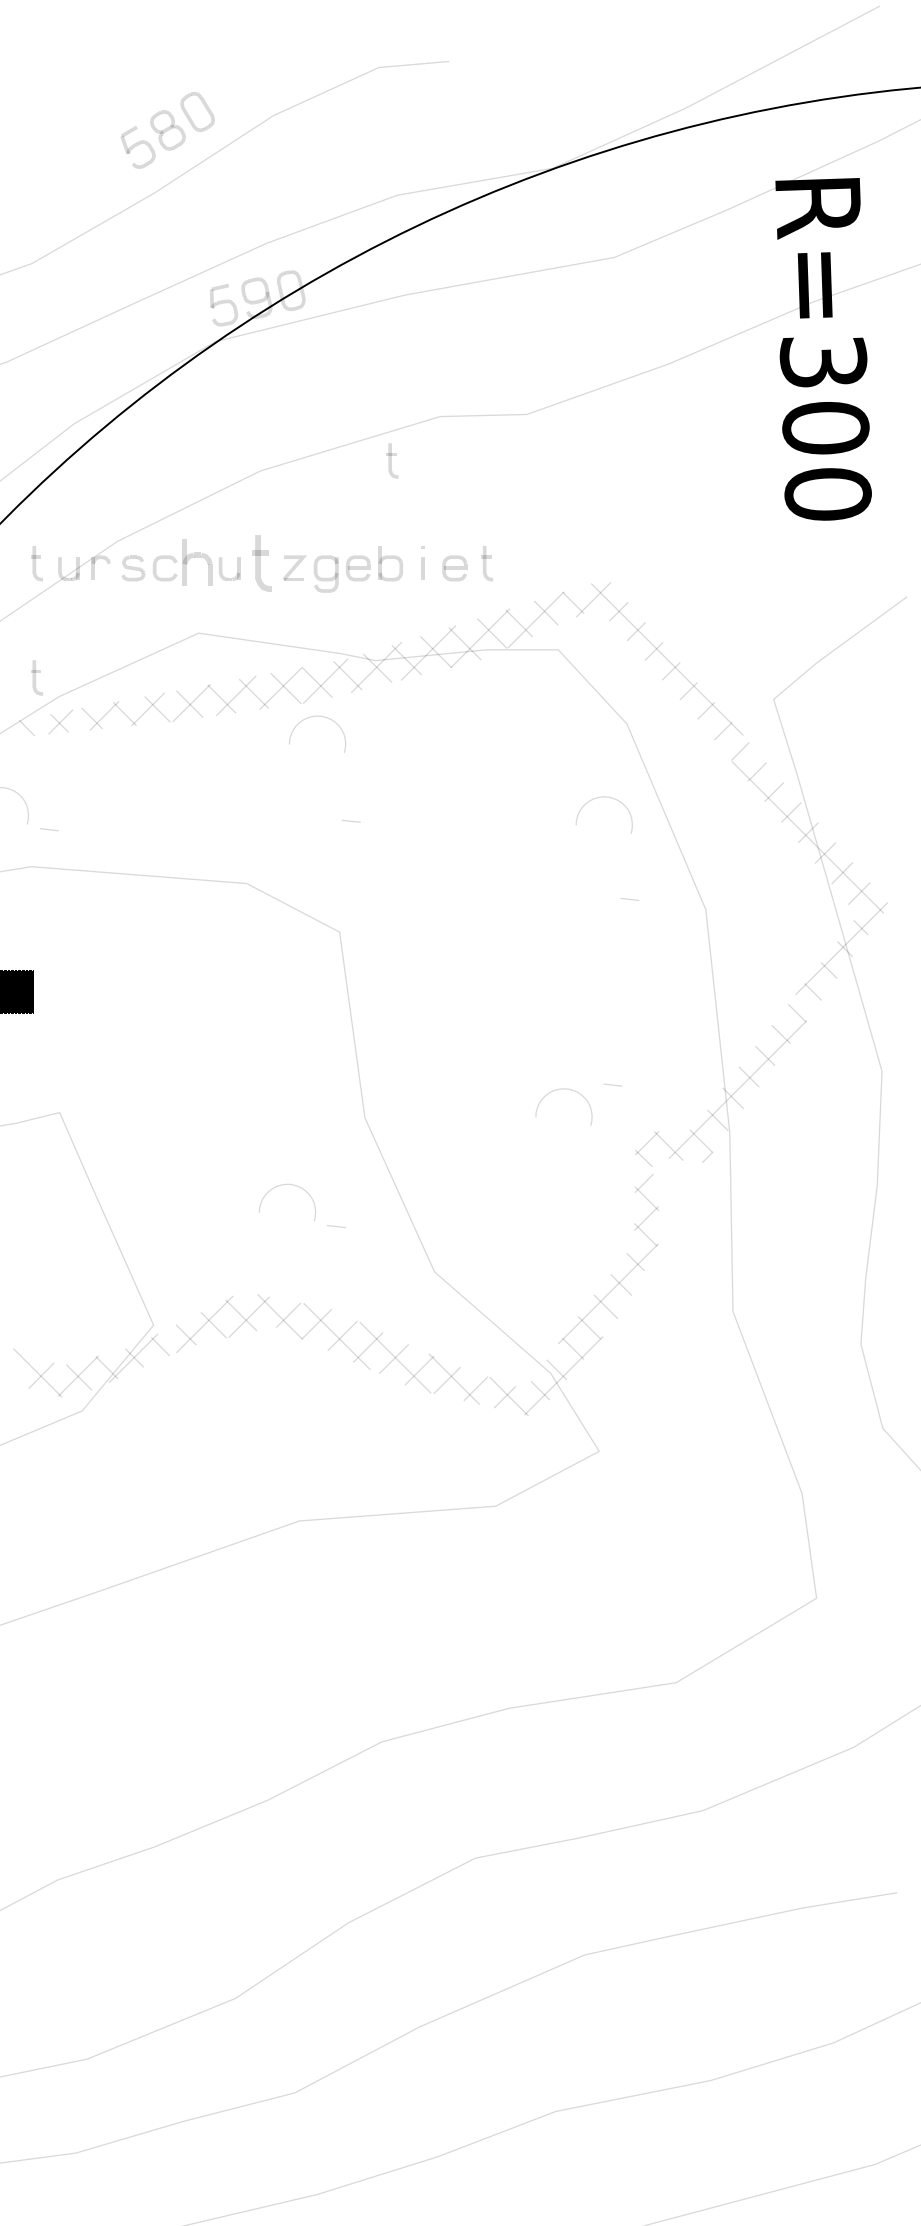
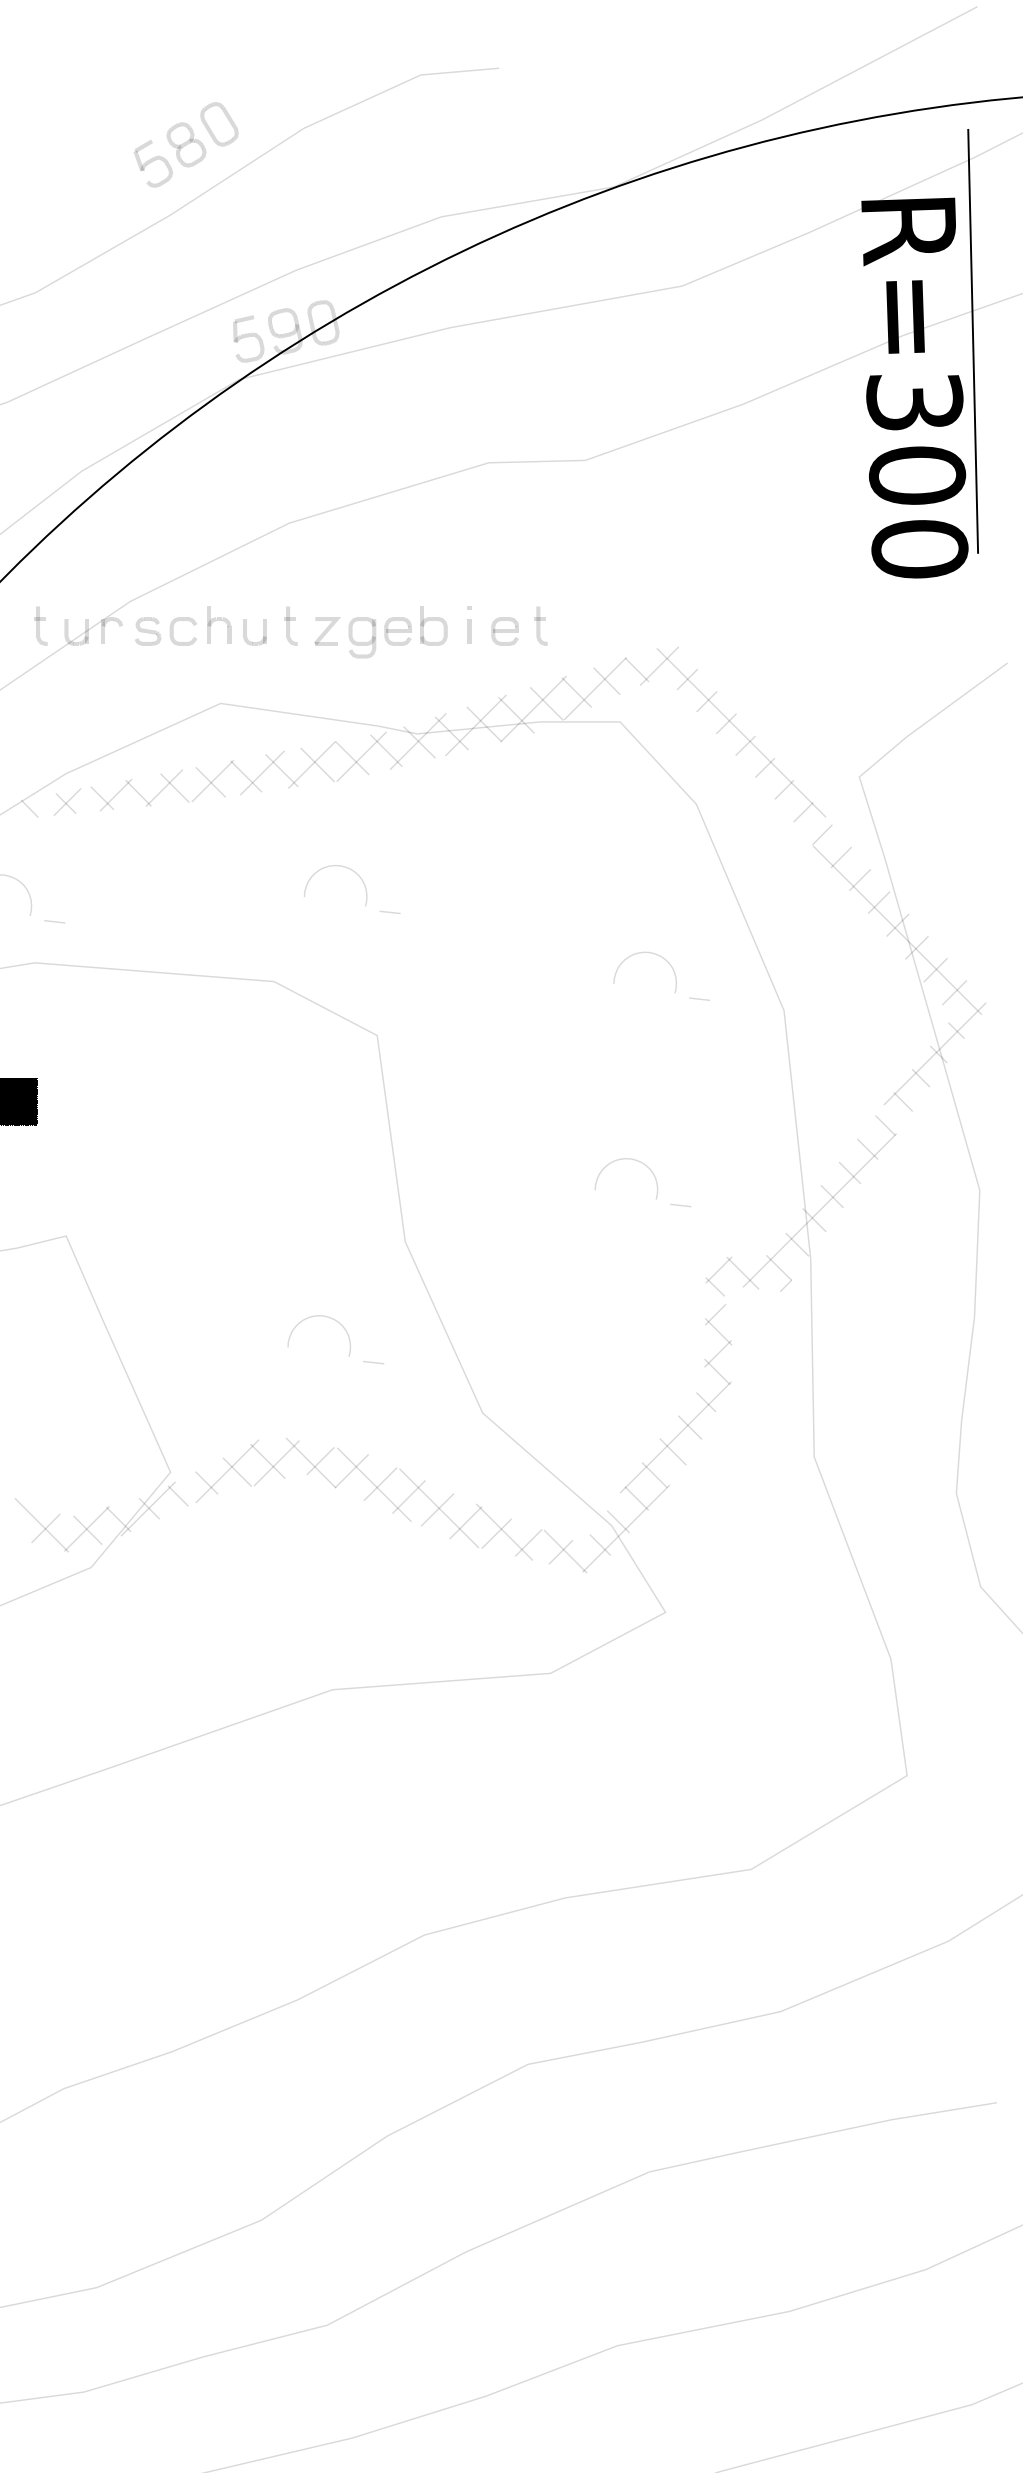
line: (876, 306) -> (973, 340), added
part: (392, 461) -> (435, 512), removed
part: (197, 562) -> (219, 624), size x0.71
part: (261, 563) -> (290, 626), size x0.62
part: (36, 678) -> (40, 753), removed
curve: (311, 716) -> (329, 866), moved
curve: (604, 797) -> (645, 952), moved
curve: (559, 1089) -> (621, 1159), moved

